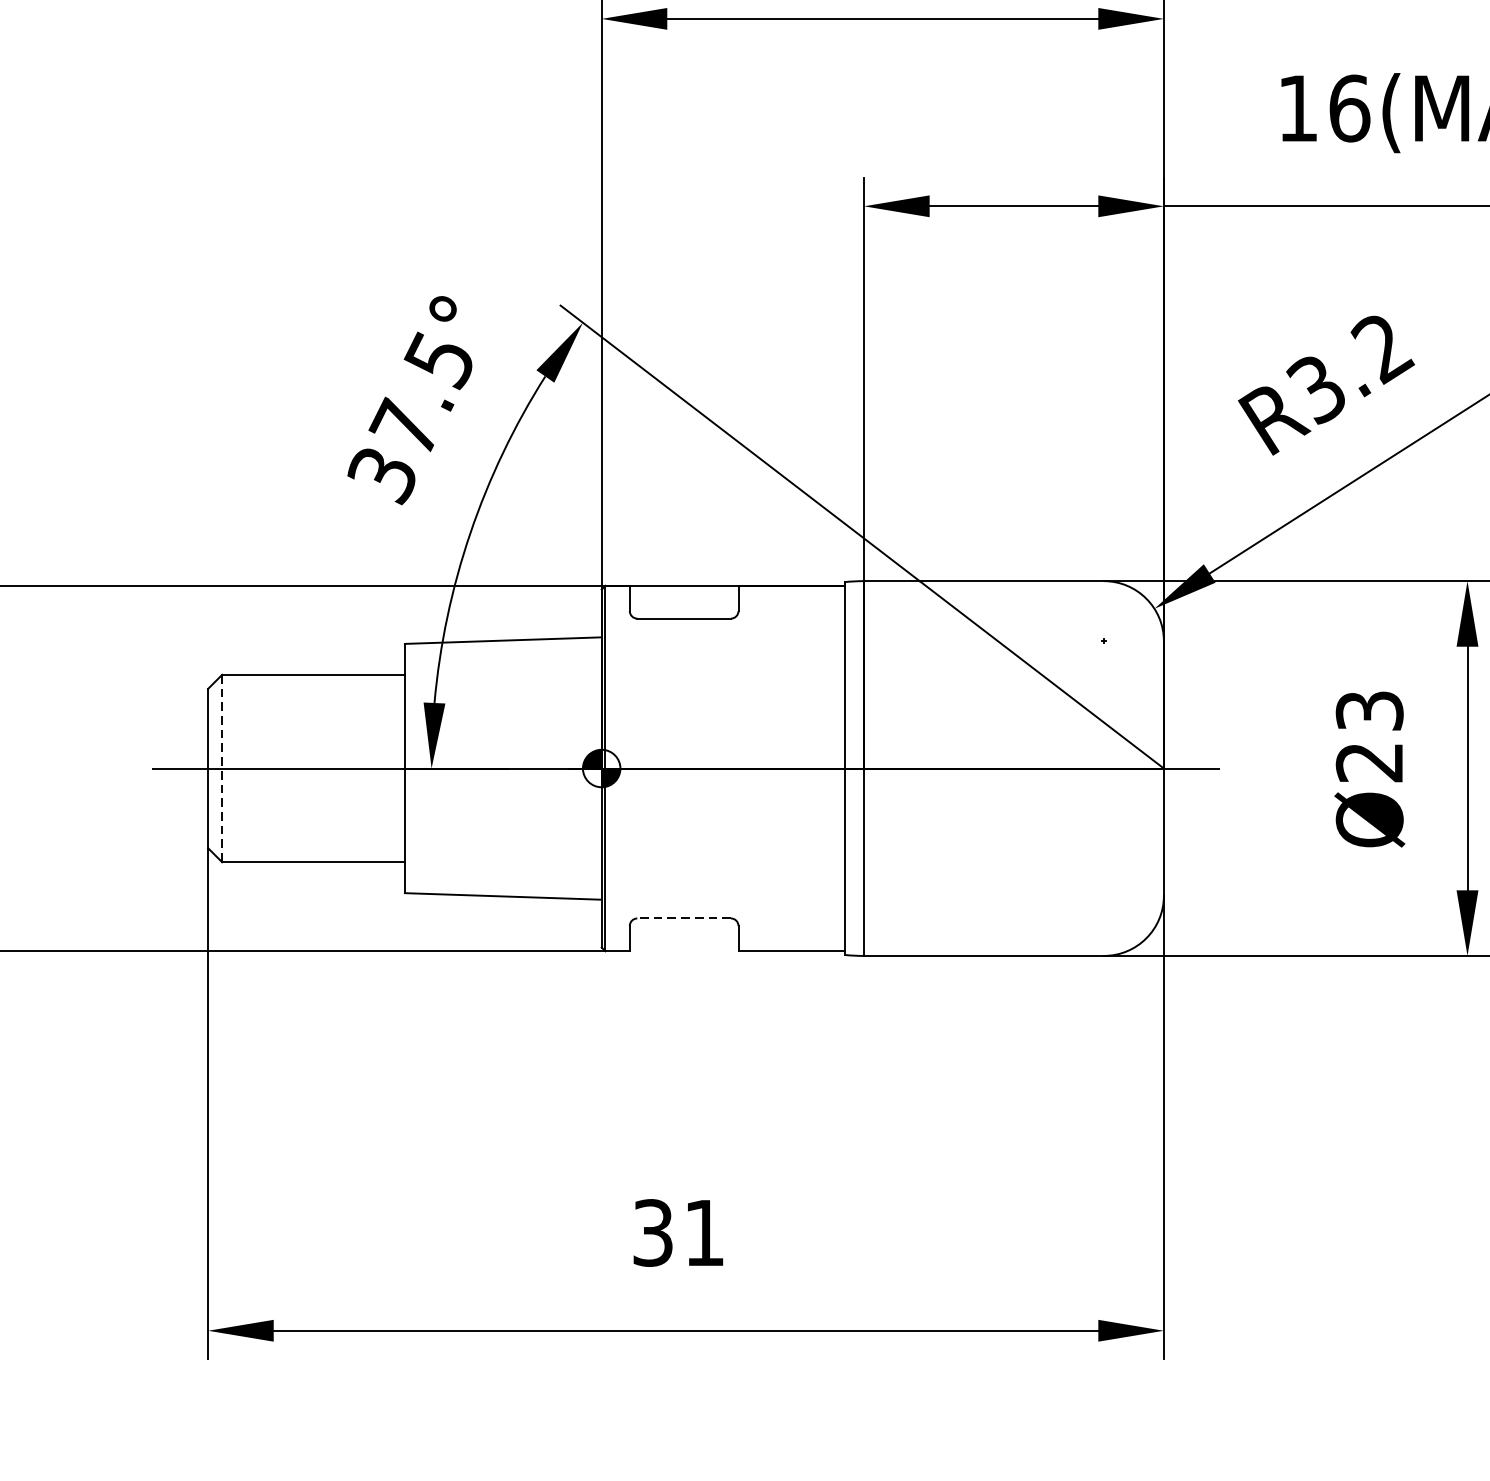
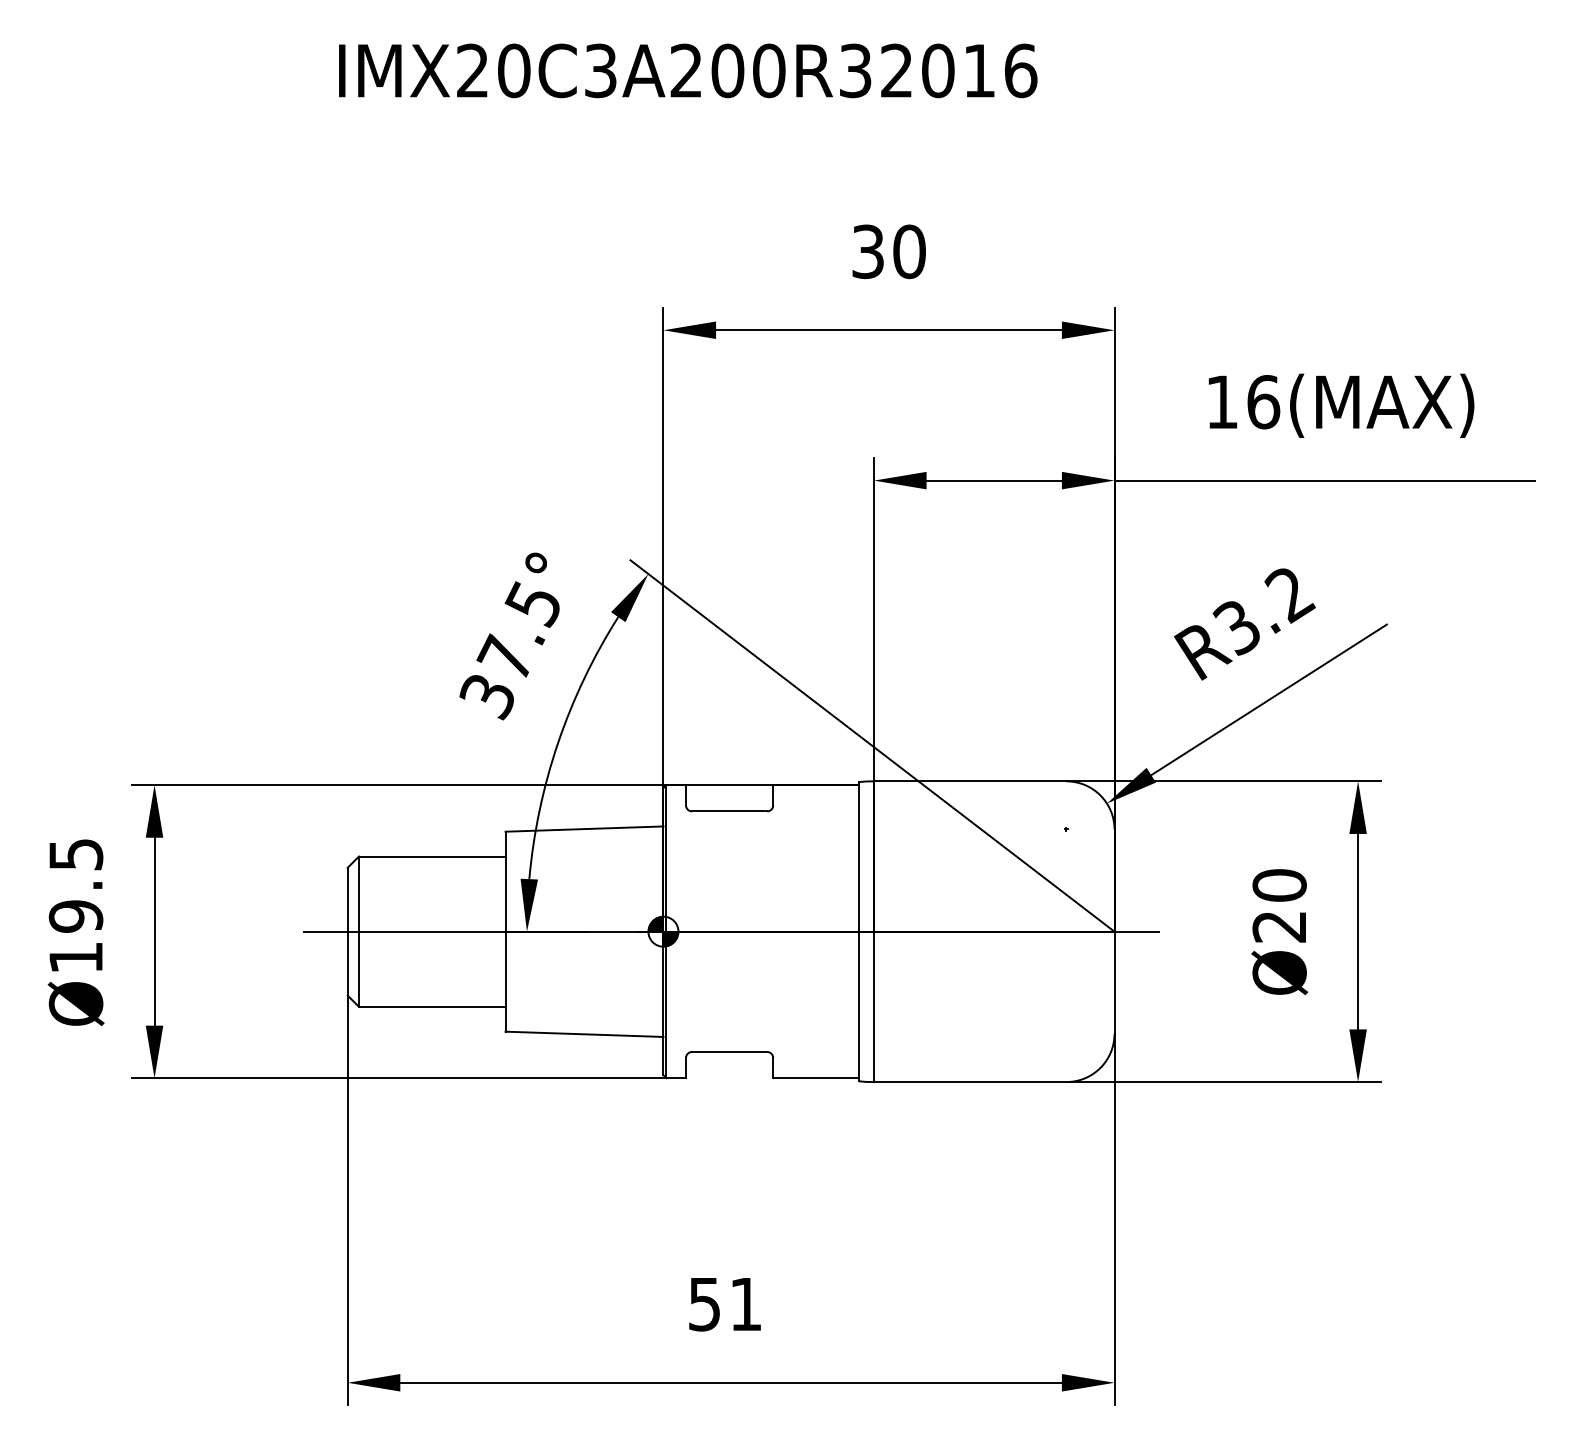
text: (1369, 710) -> (1279, 885), Ø23 -> Ø20
line: (221, 769) -> (358, 932), dashed -> solid
line: (684, 917) -> (729, 1051), dashed -> solid
text: (652, 1231) -> (704, 1303), 31 -> 51

